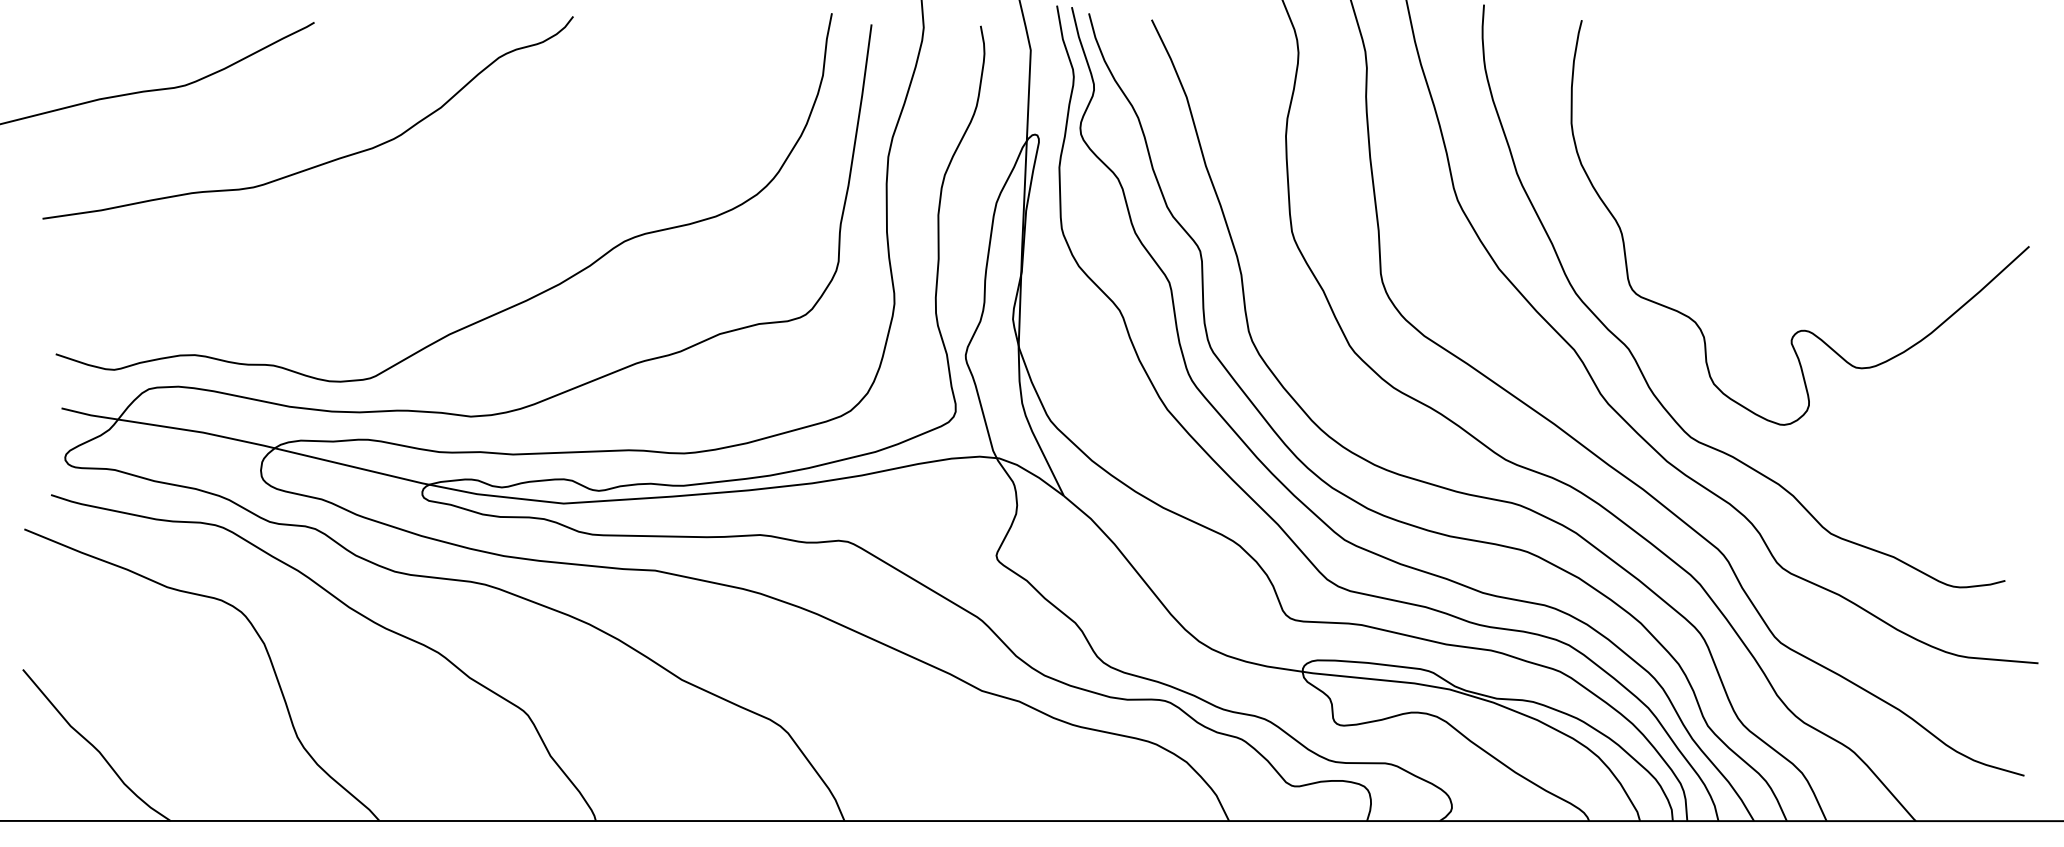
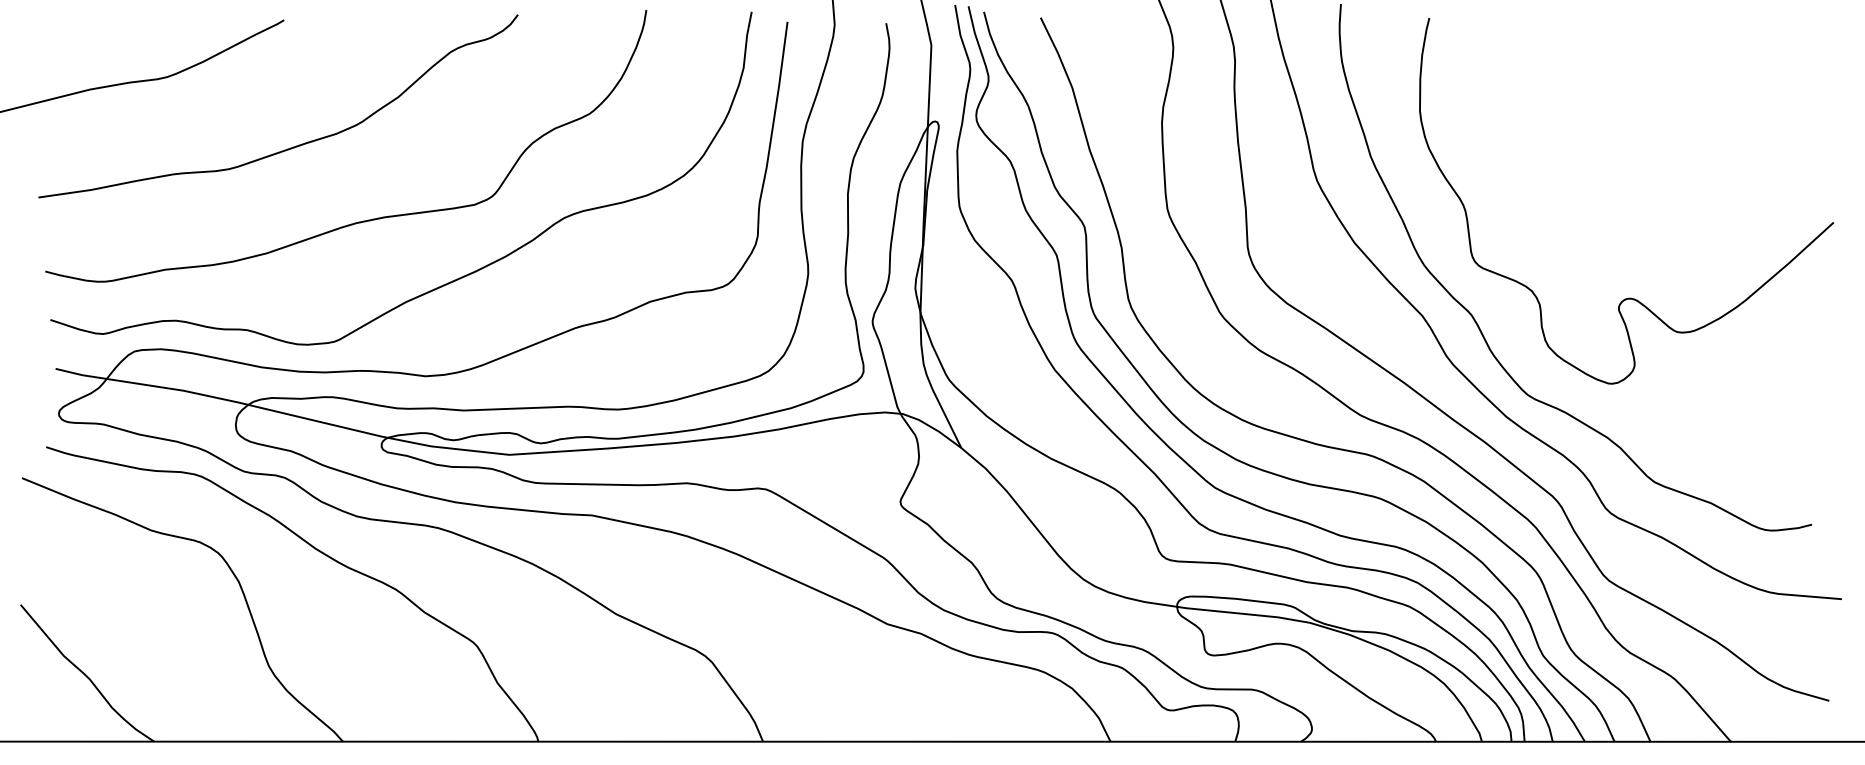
curve: (402, 244) -> (363, 220), added

